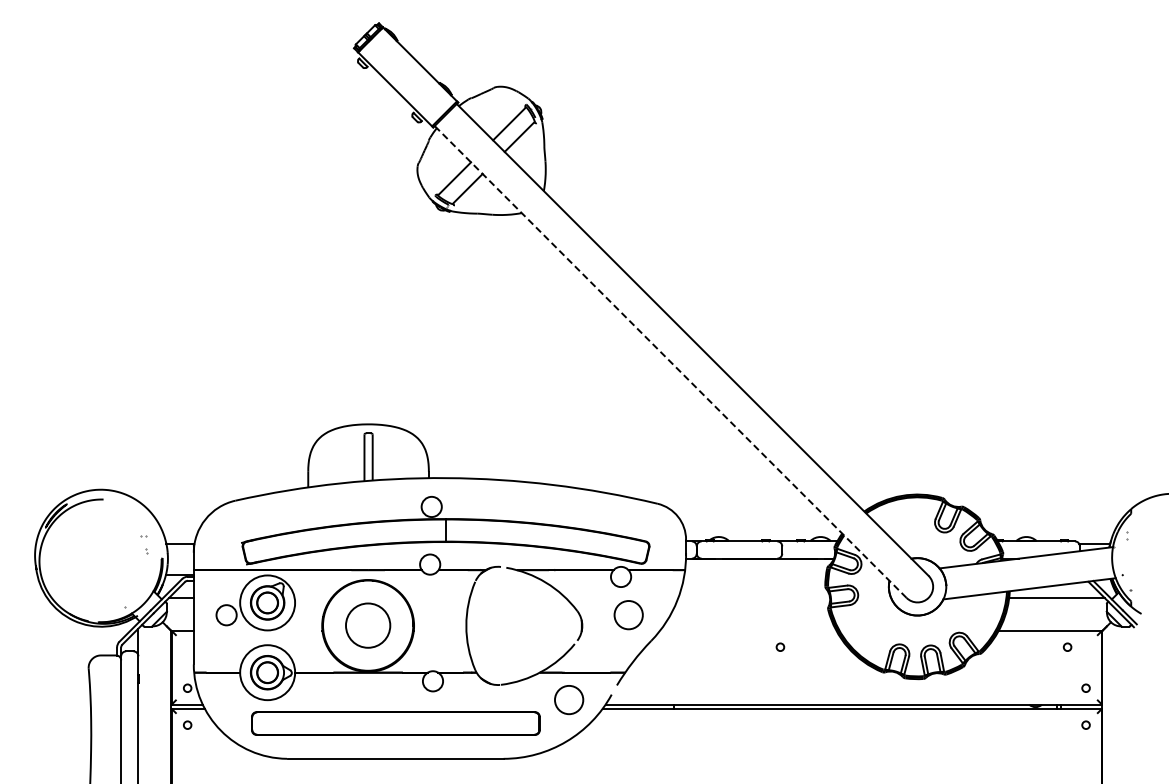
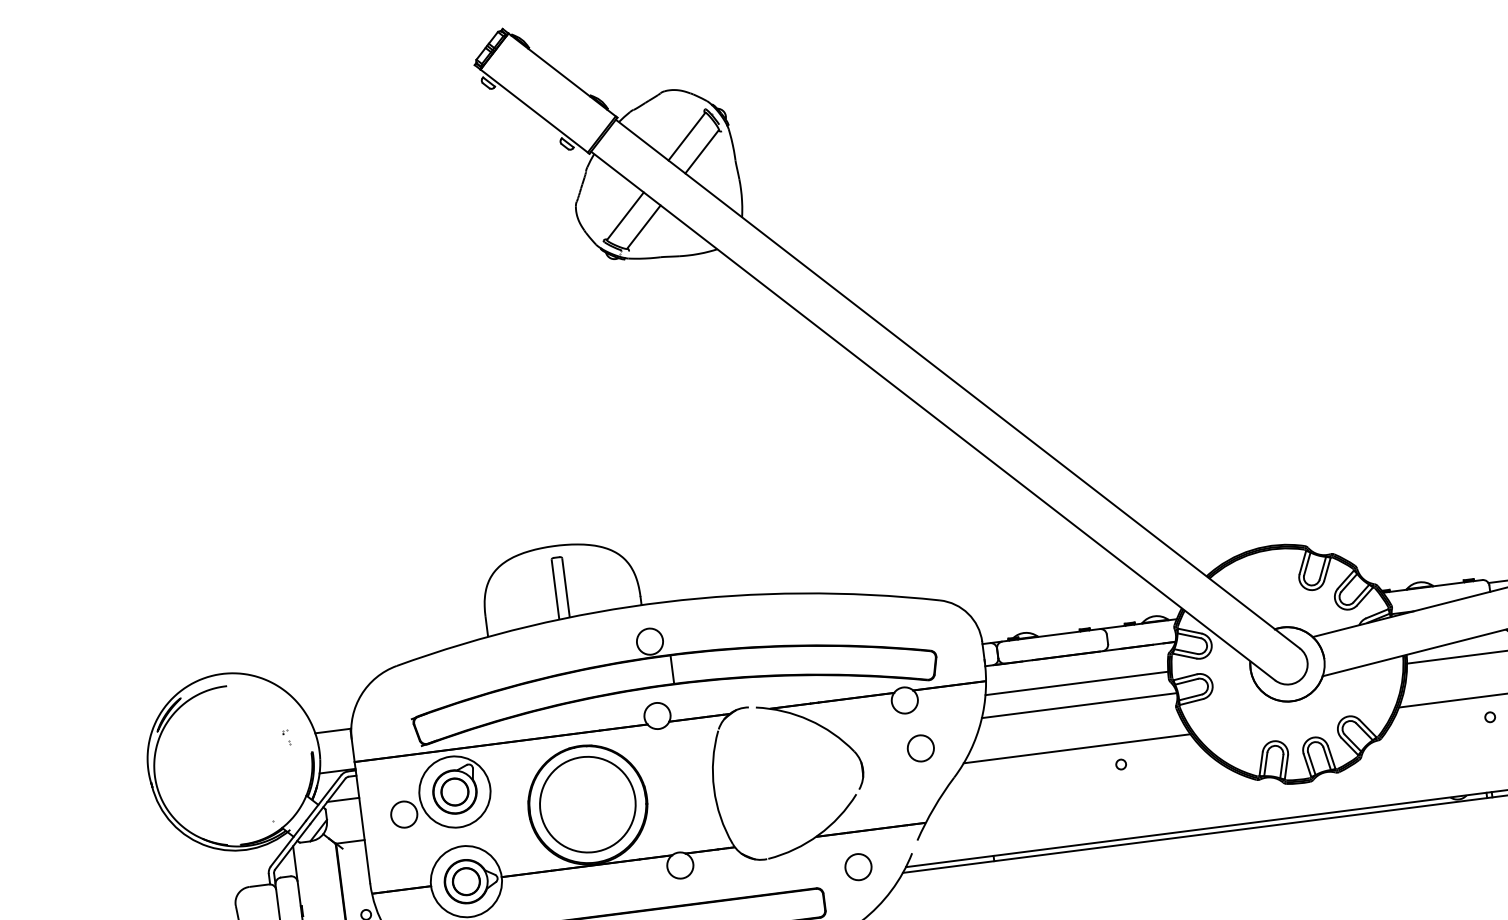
line: (670, 361) -> (932, 415), dashed -> solid
part: (144, 544) -> (287, 737), size x0.62
line: (754, 580) -> (1076, 683), added
line: (754, 598) -> (1079, 706), added
circle: (628, 615) -> (920, 748), size x0.71
circle: (368, 625) -> (588, 804), size x1.67
line: (748, 630) -> (1077, 748), added
circle: (569, 699) -> (858, 866), size x0.71

